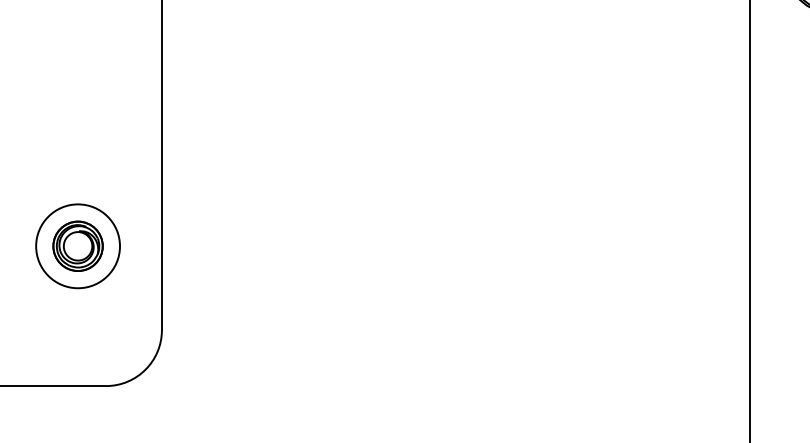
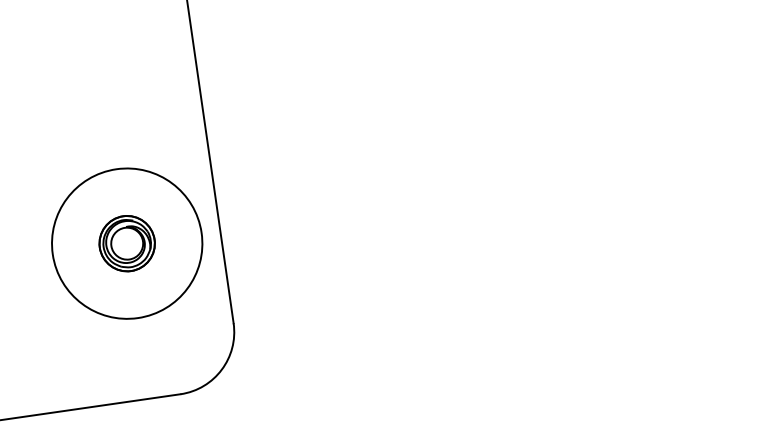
circle: (78, 246) -> (127, 243), size x1.6

